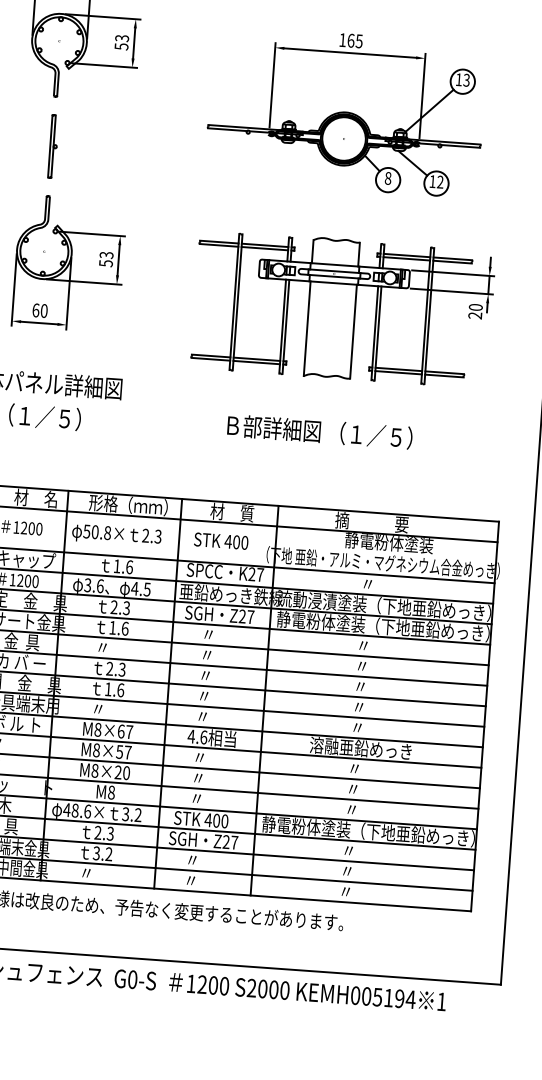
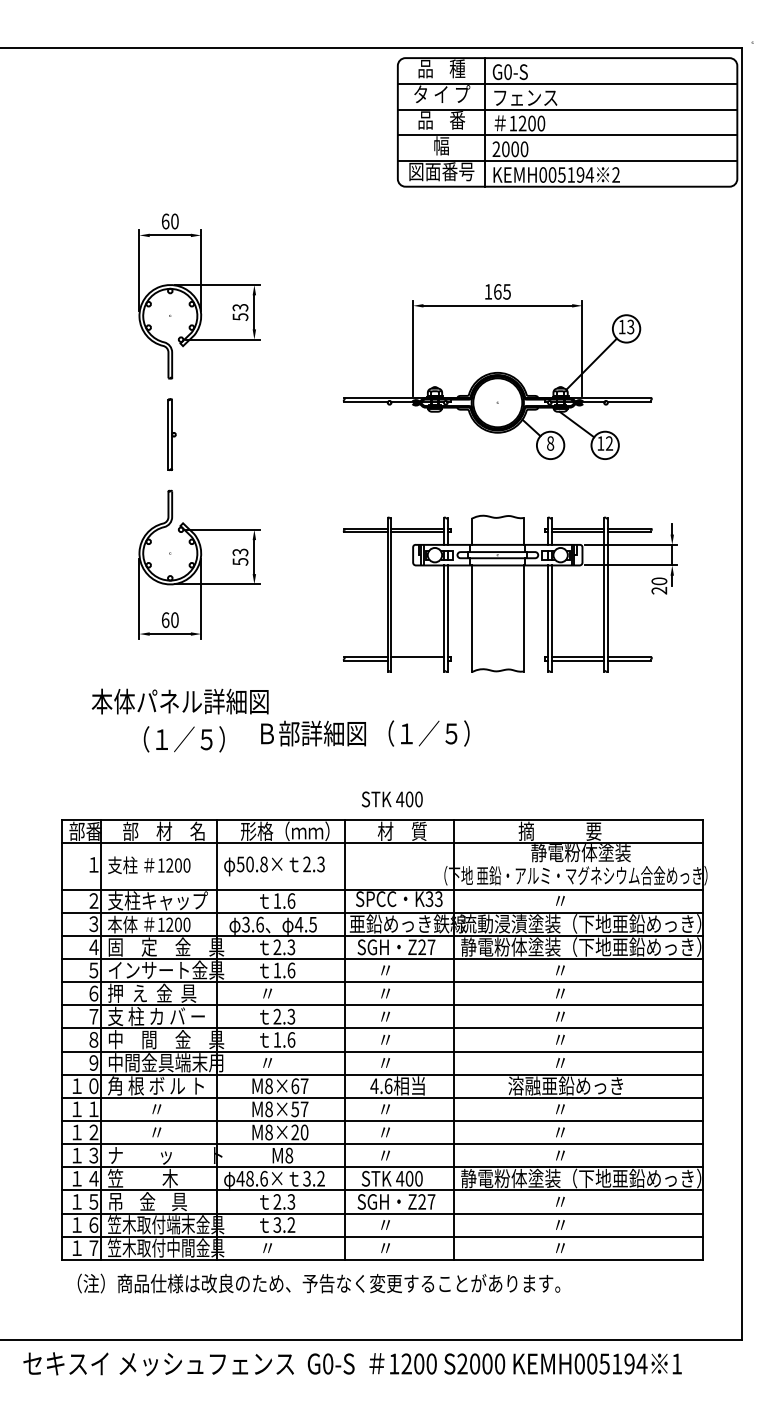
line: (256, 362) -> (417, 660), removed
text: (320, 431) -> (365, 733), moved
text: (220, 541) -> (391, 799), moved
text: (255, 574) -> (433, 899), K27 -> K33

